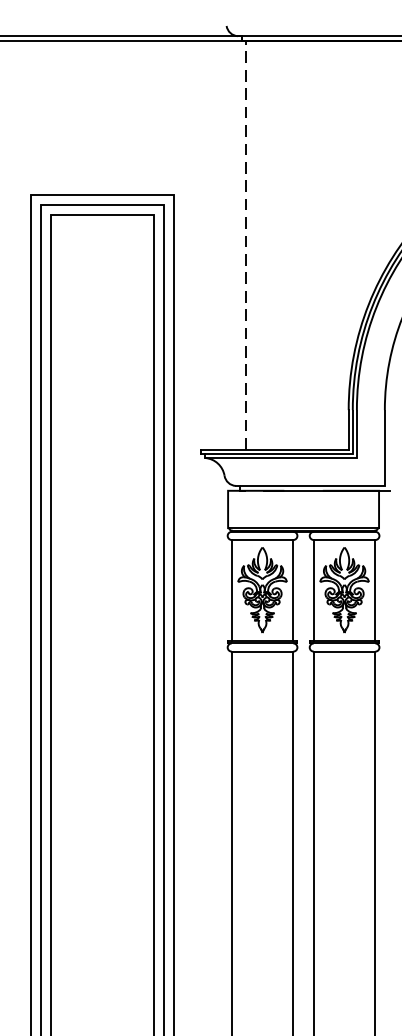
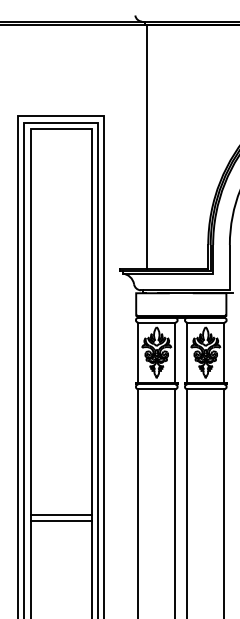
line: (245, 245) -> (146, 146), dashed -> solid
line: (101, 861) -> (60, 514), added
line: (101, 871) -> (60, 520), added

